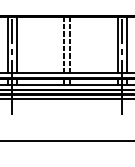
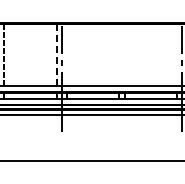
line: (7, 45) -> (56, 55), solid -> dashed
line: (16, 45) -> (66, 55), removed
line: (64, 45) -> (118, 55), removed
line: (69, 45) -> (124, 55), removed
line: (117, 45) -> (177, 55), removed

